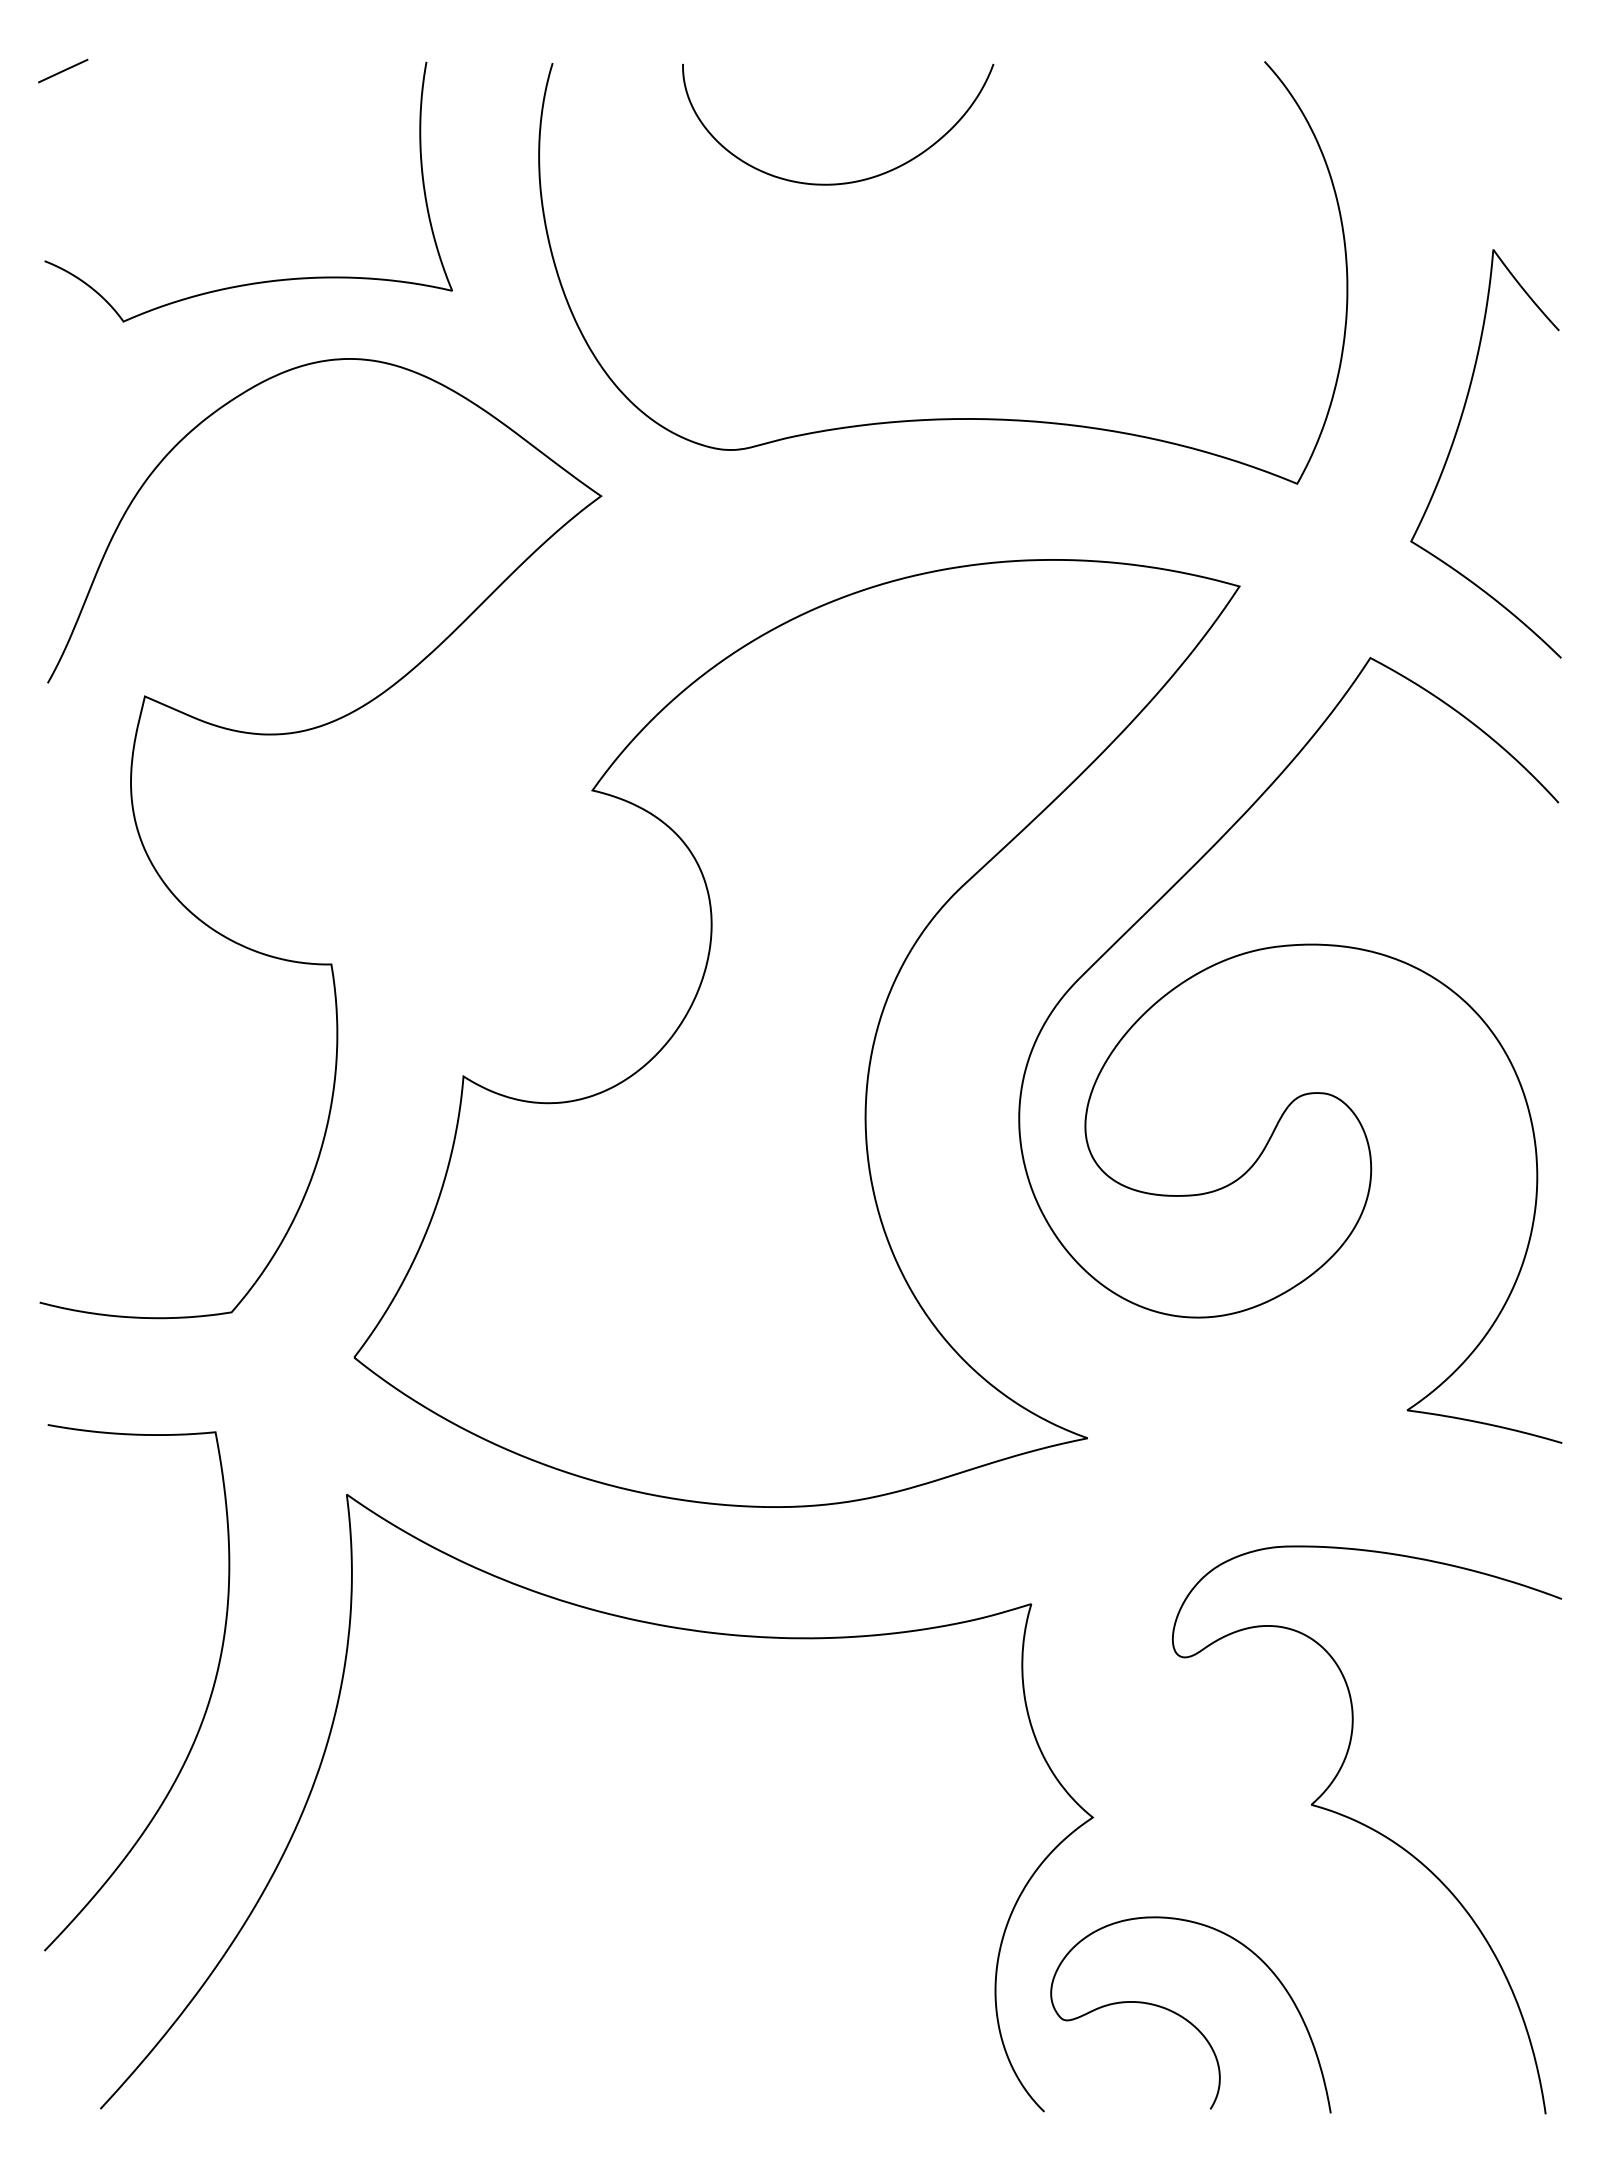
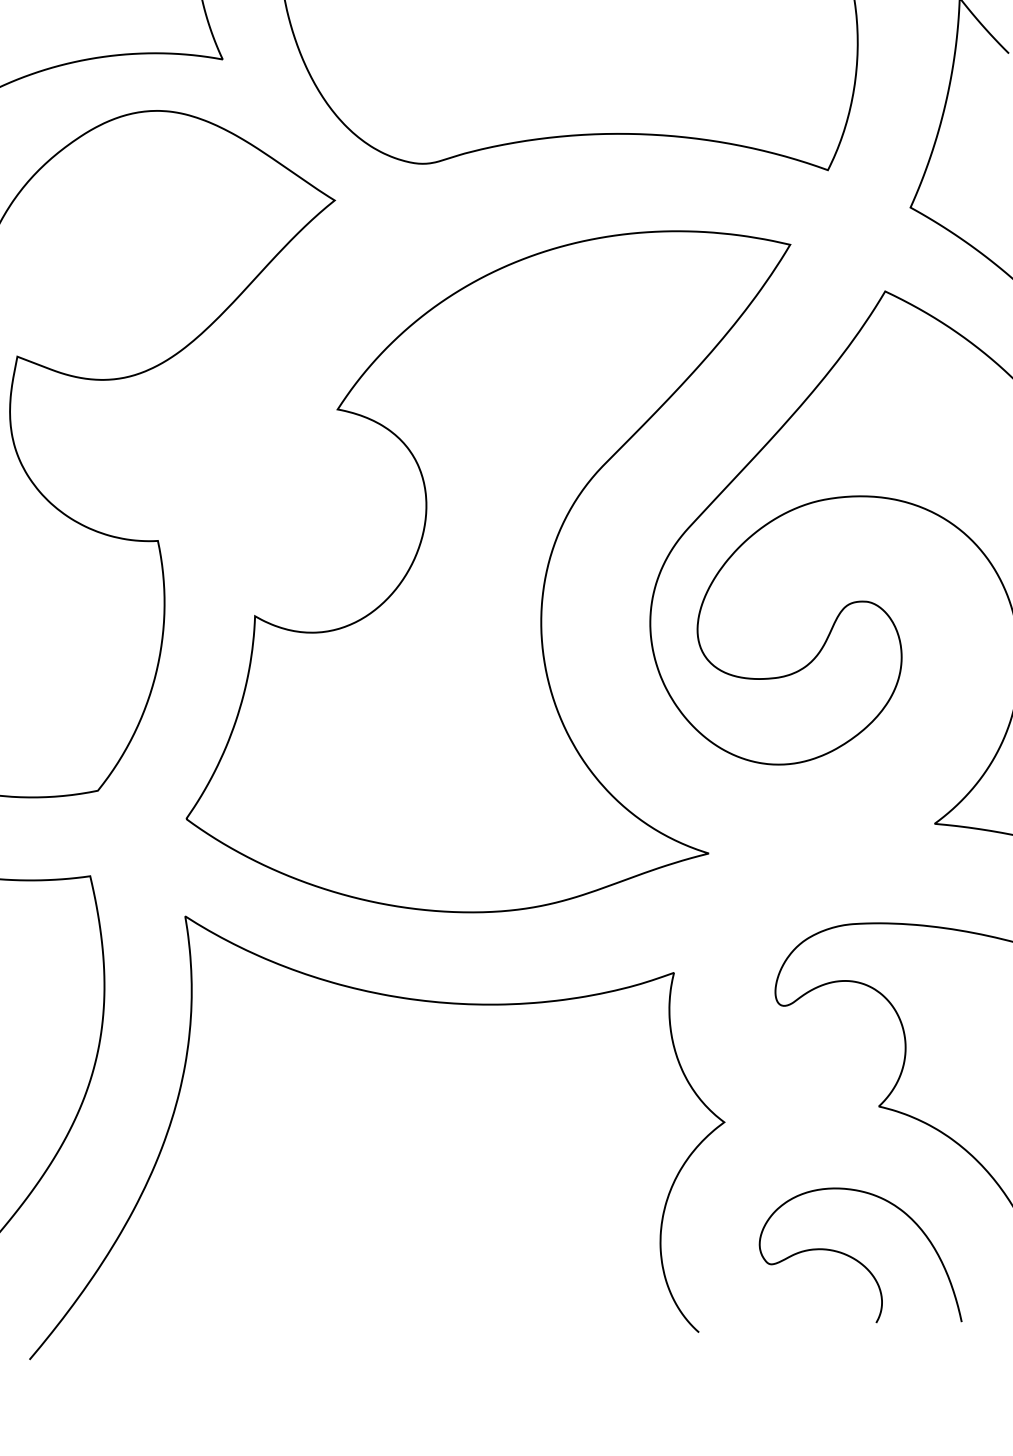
curve: (1186, 2018) -> (856, 1259), moved

